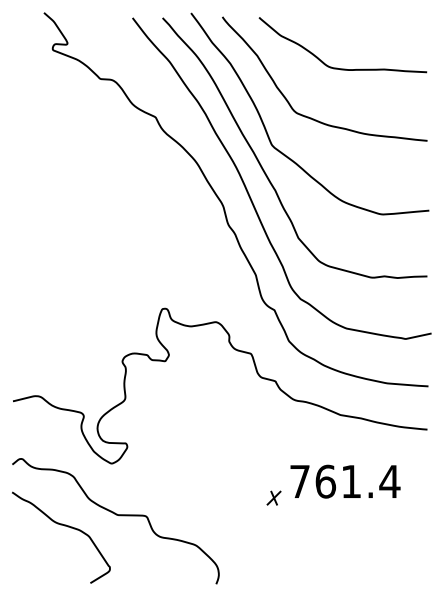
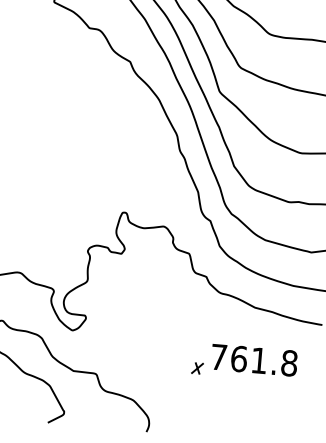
text: (389, 481) -> (289, 363), 761.4 -> 761.8

